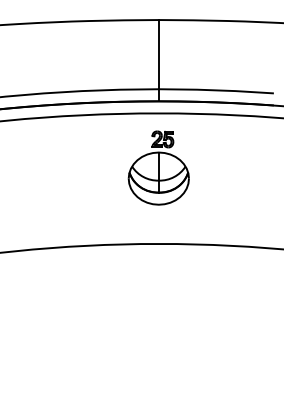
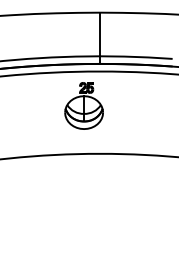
part: (157, 167) -> (83, 105), moved

